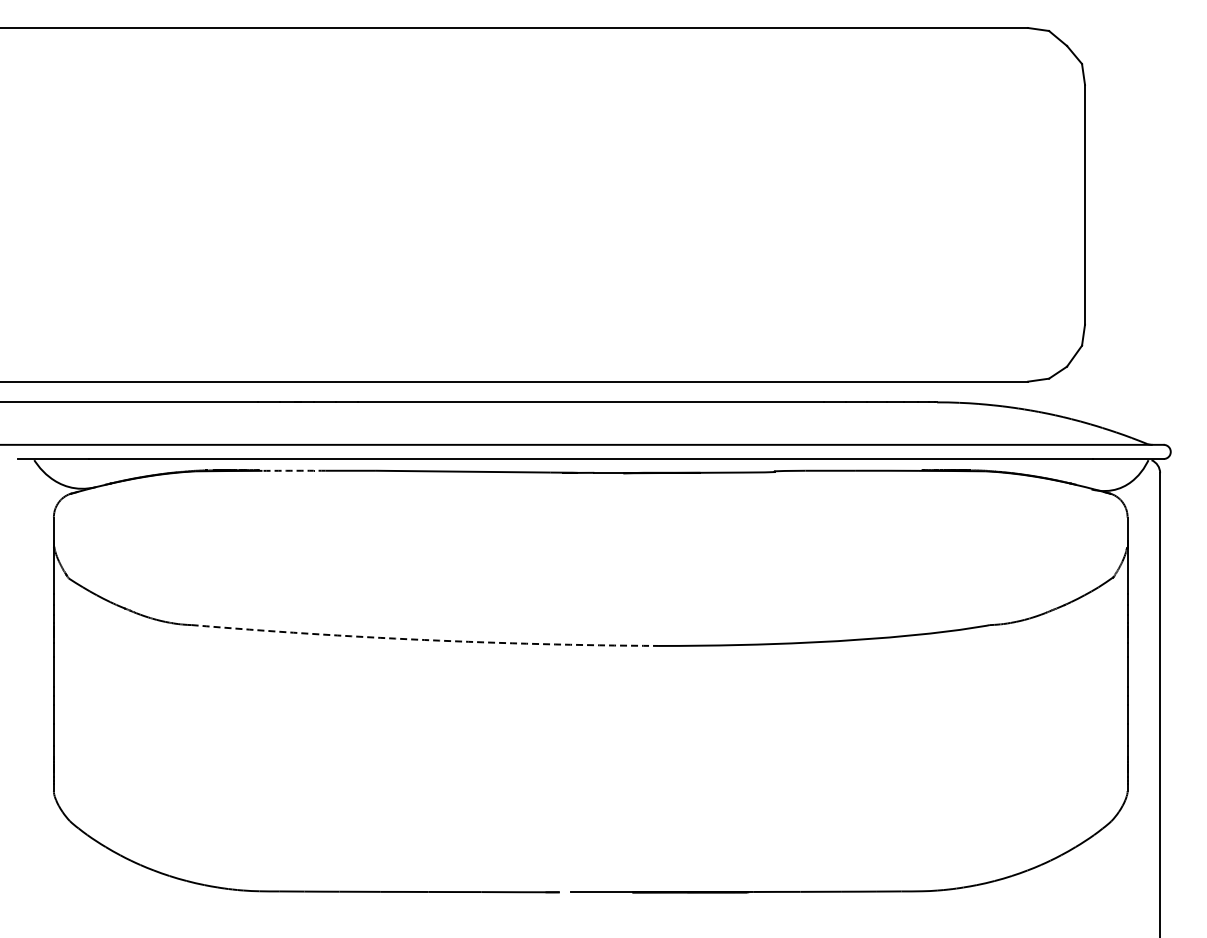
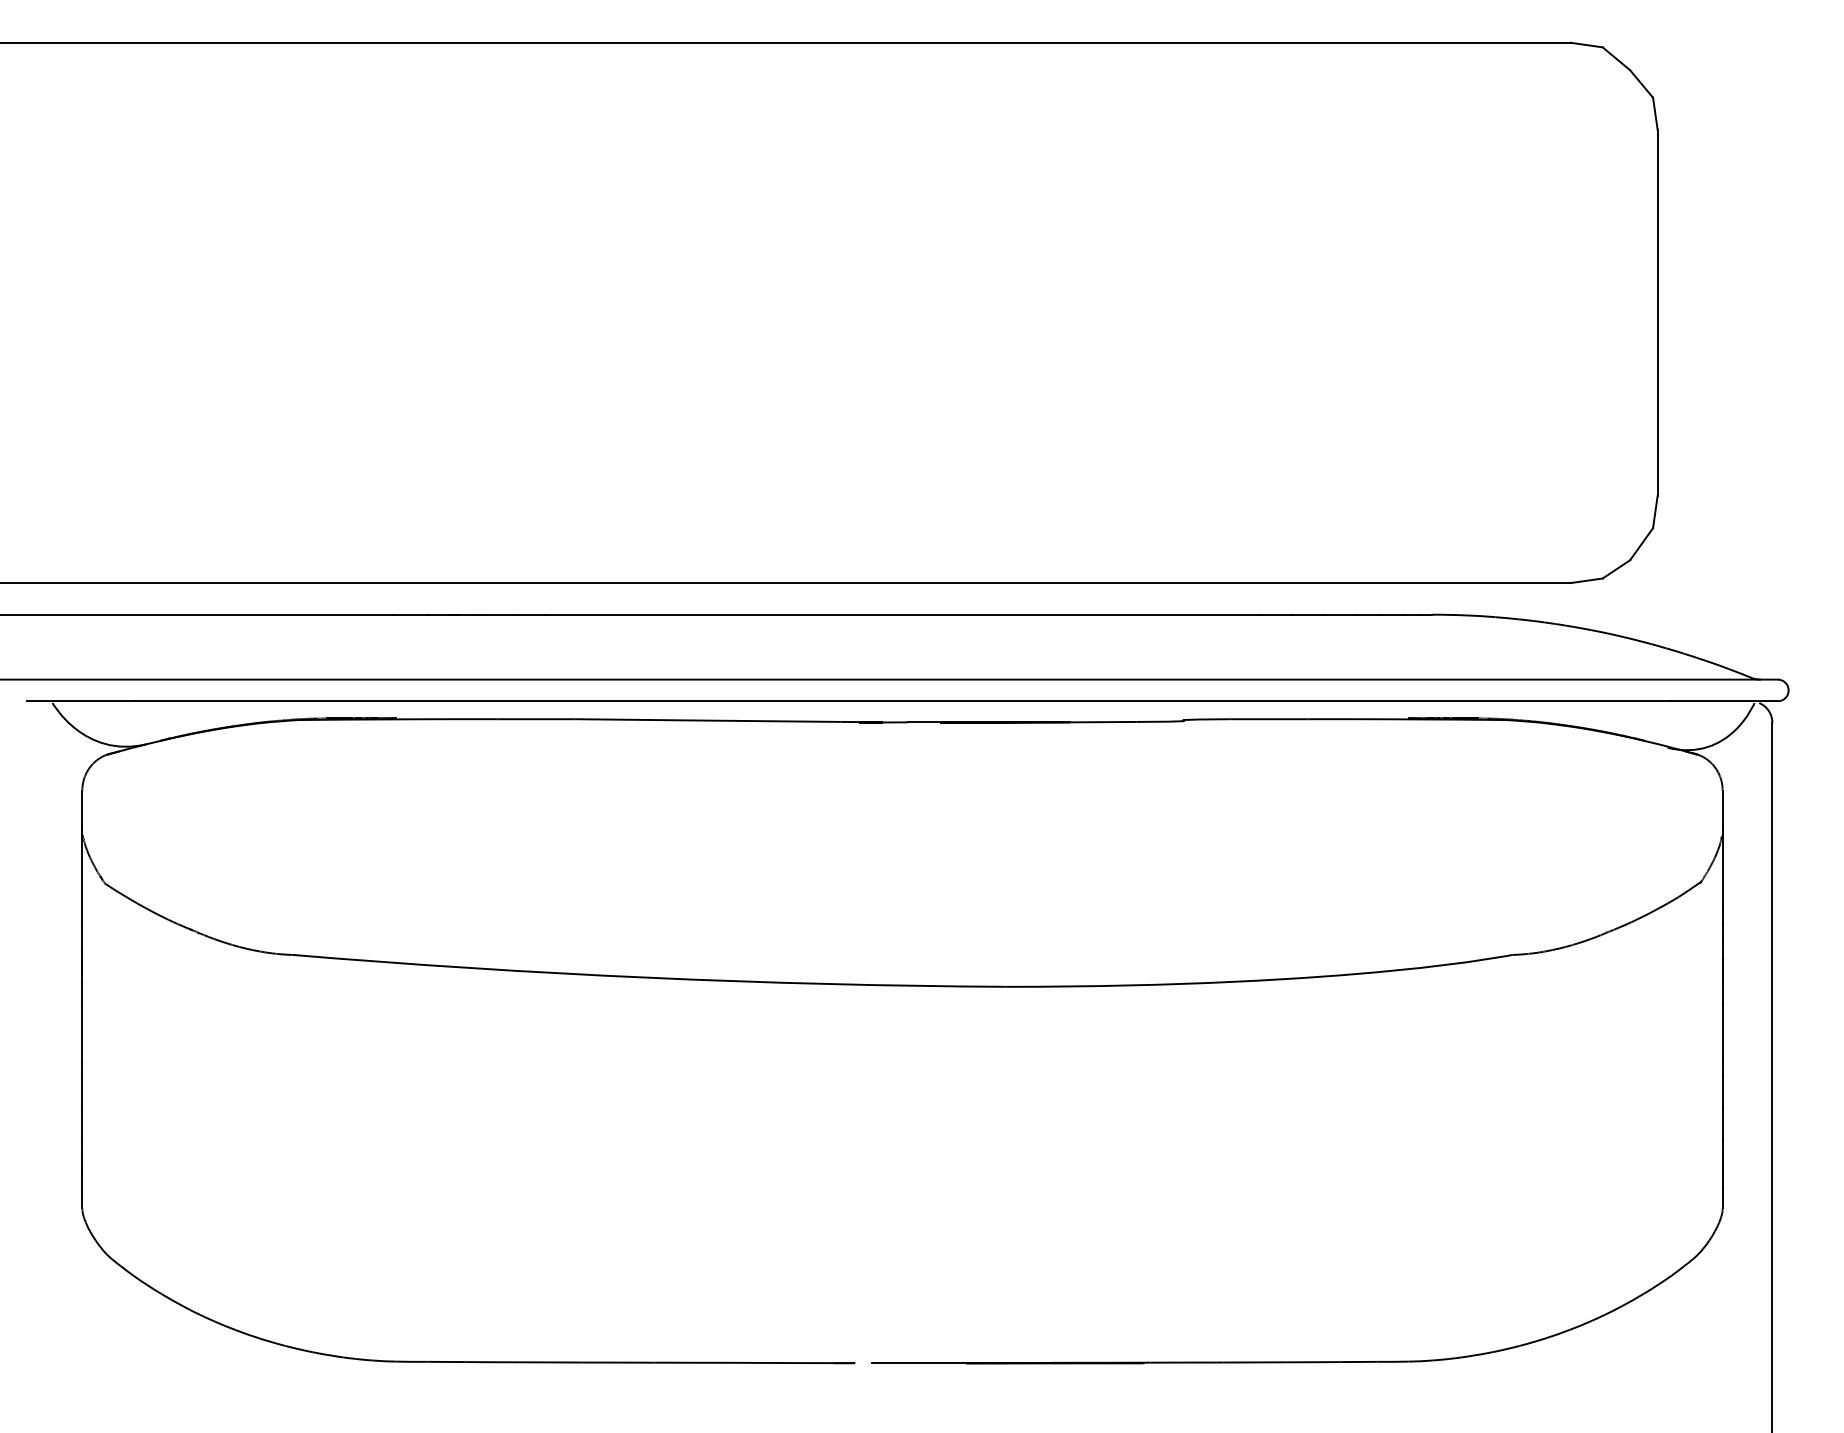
arc: (294, 470) -> (449, 718), dashed -> solid
arc: (424, 640) -> (648, 978), dashed -> solid

